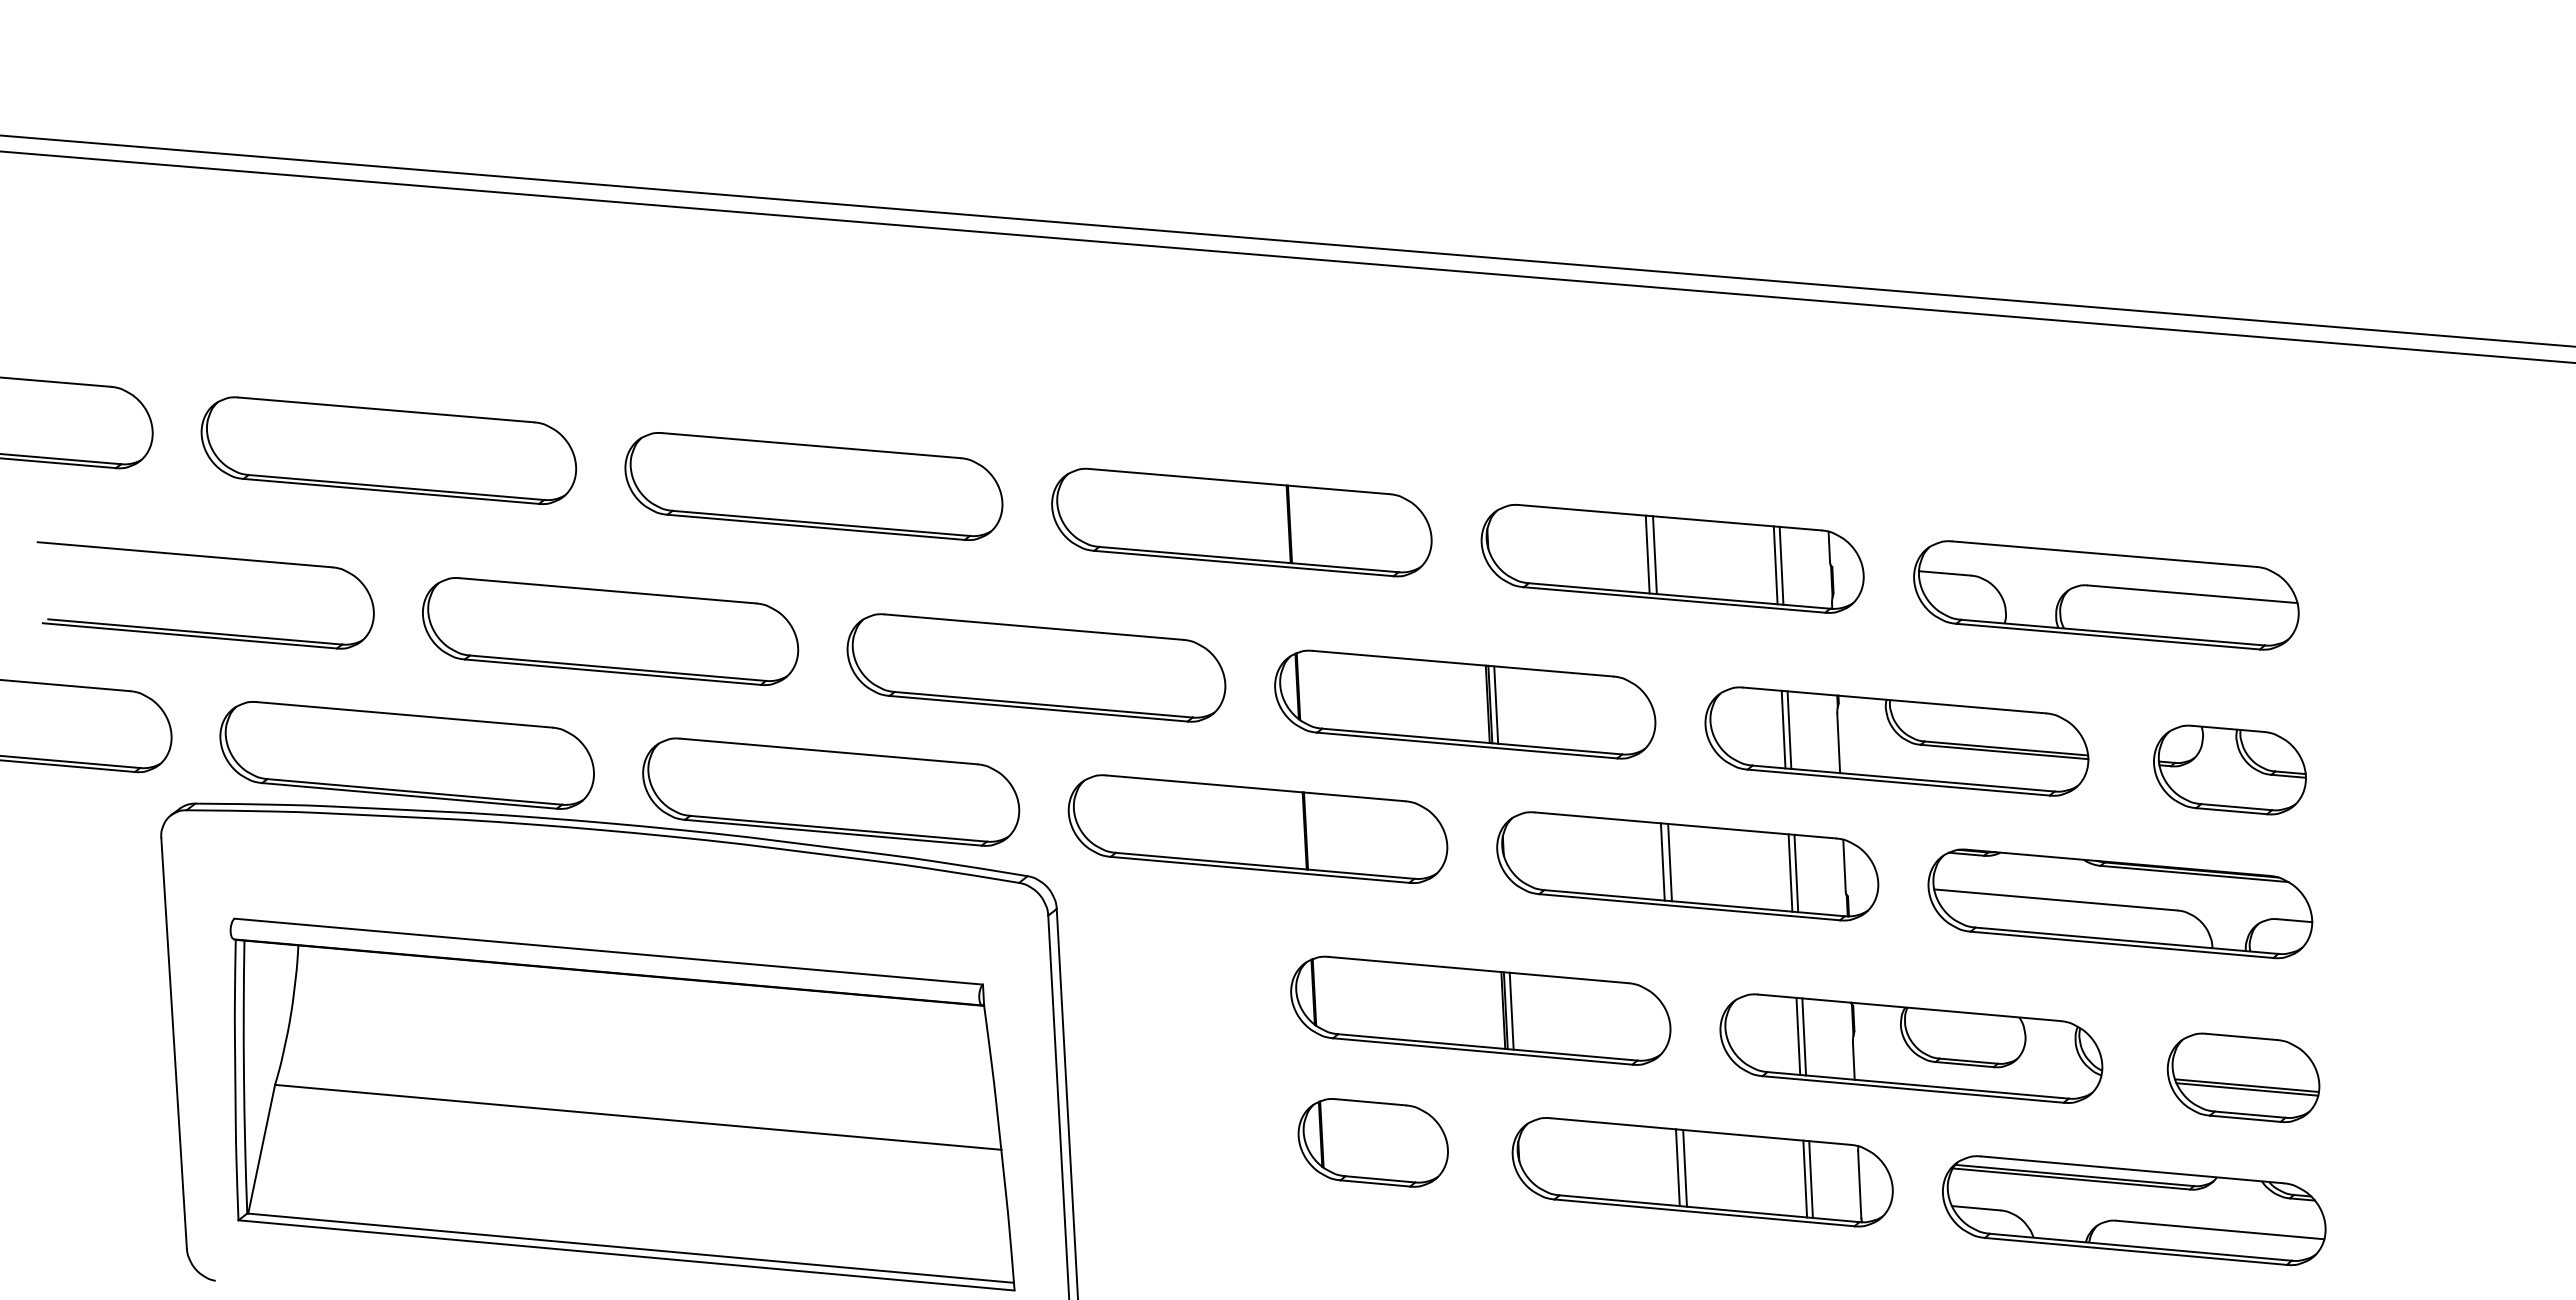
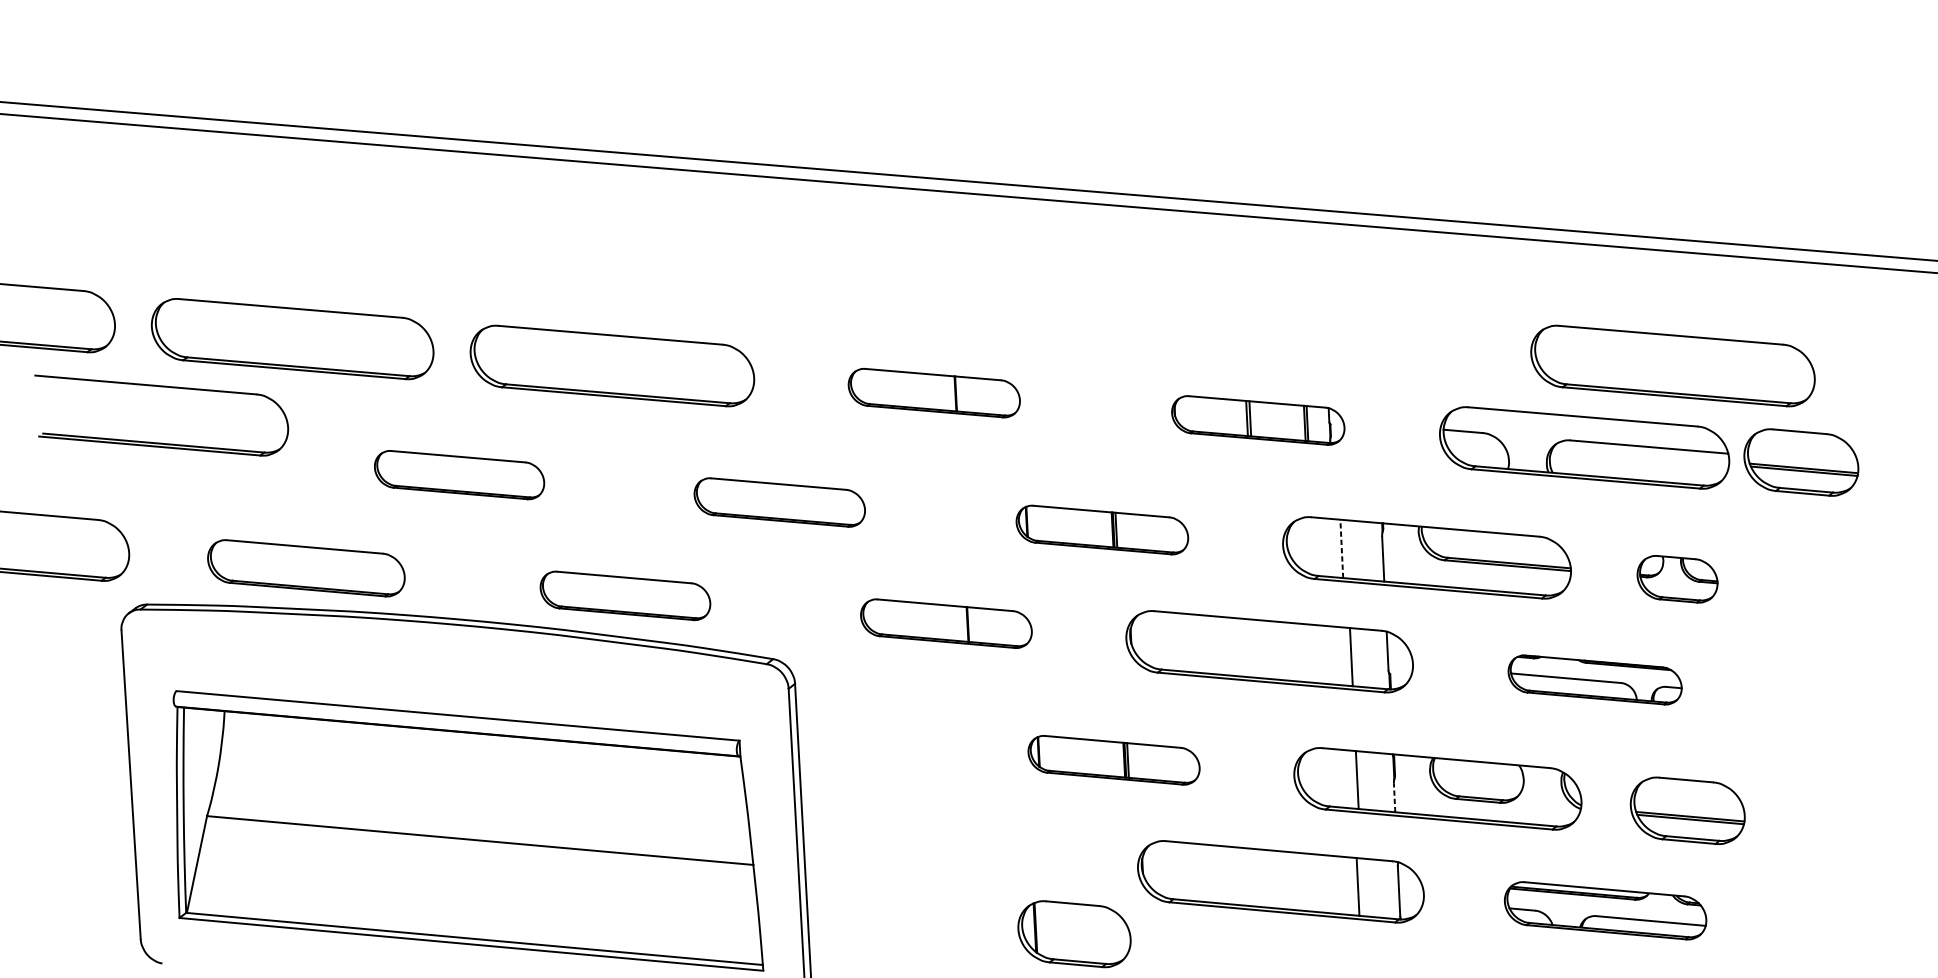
part: (2223, 486) -> (1672, 366), added
part: (1241, 522) -> (934, 393), size x0.6
part: (1672, 558) -> (1258, 420), size x0.6
part: (2394, 614) -> (1801, 462), added
part: (205, 631) -> (161, 442), moved
part: (610, 631) -> (459, 475), size x0.6
part: (1036, 667) -> (779, 502), size x0.6
part: (1465, 704) -> (1102, 529), size x0.6
line: (1783, 729) -> (1341, 548), solid -> dashed
line: (1789, 729) -> (1346, 548), removed
part: (406, 755) -> (305, 568), size x0.7
part: (2229, 769) -> (1677, 578), size x0.7
part: (831, 791) -> (625, 595), size x0.6
part: (1257, 828) -> (946, 623), size x0.6
line: (1662, 861) -> (1250, 648), removed
line: (1669, 862) -> (1255, 648), removed
line: (1790, 872) -> (1346, 656), removed
part: (2120, 903) -> (1595, 679), size x0.6
part: (1480, 1010) -> (1113, 760), size x0.6
line: (1798, 1035) -> (1352, 778), removed
line: (1853, 1060) -> (1394, 797), solid -> dashed
part: (1372, 1142) -> (1073, 933), moved
line: (1677, 1167) -> (1261, 878), removed
line: (1684, 1167) -> (1267, 878), removed
line: (1810, 1179) -> (1362, 887), removed
part: (2134, 1210) -> (1605, 910), size x0.7

